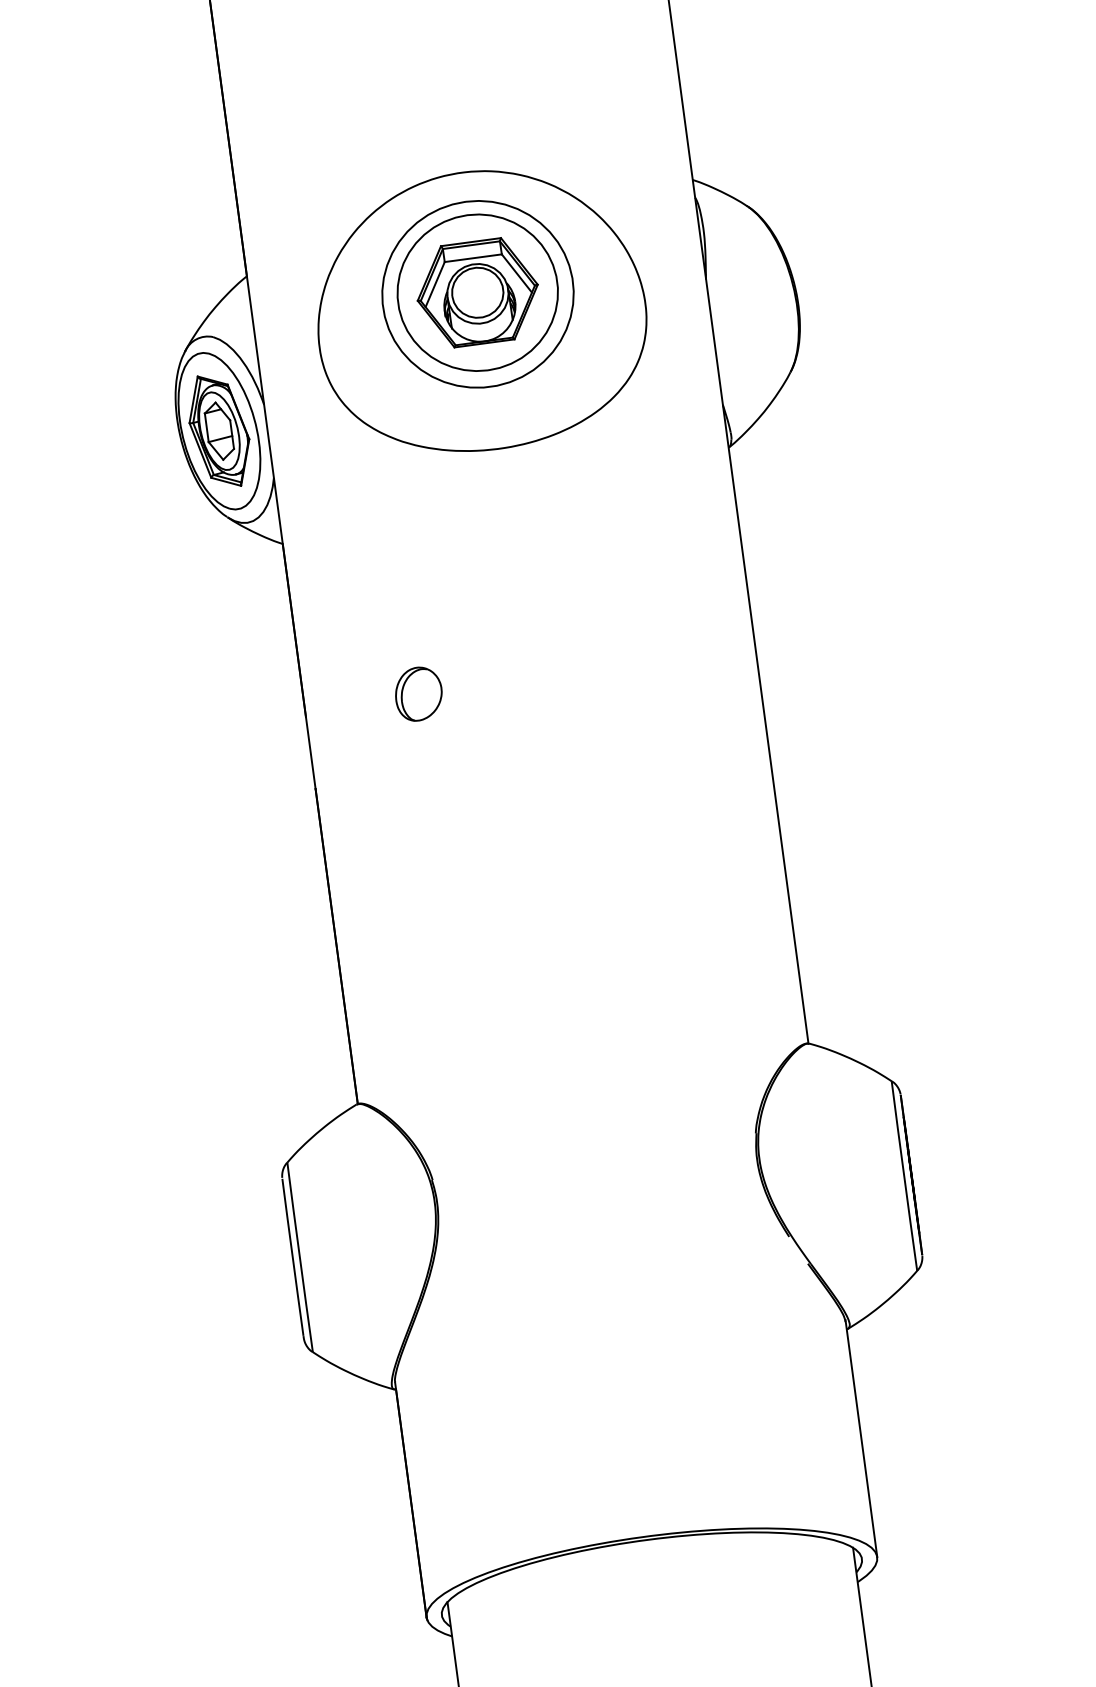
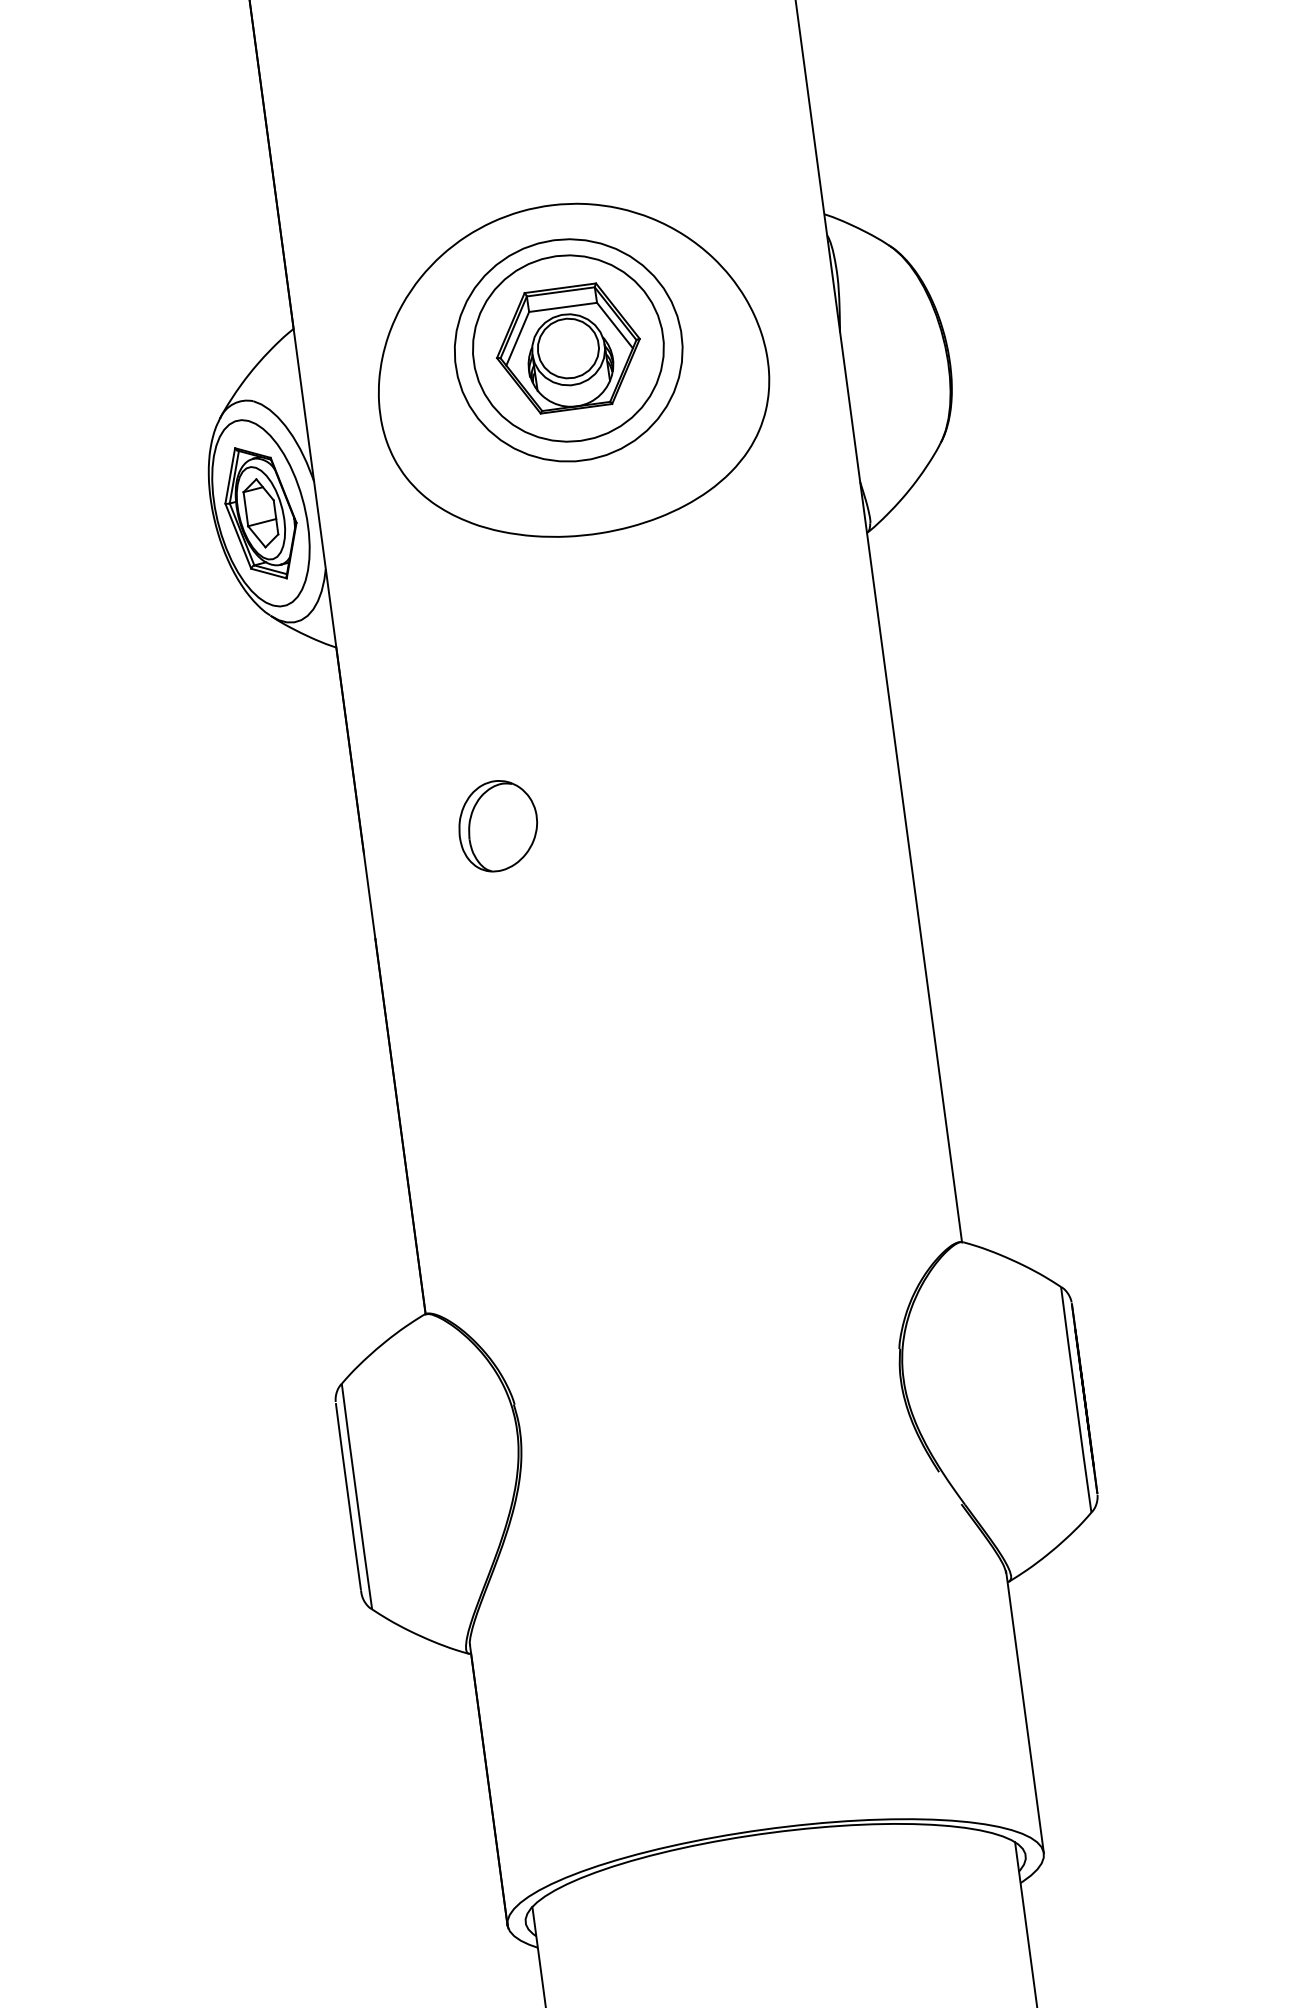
part: (419, 694) -> (498, 826), size x1.43

